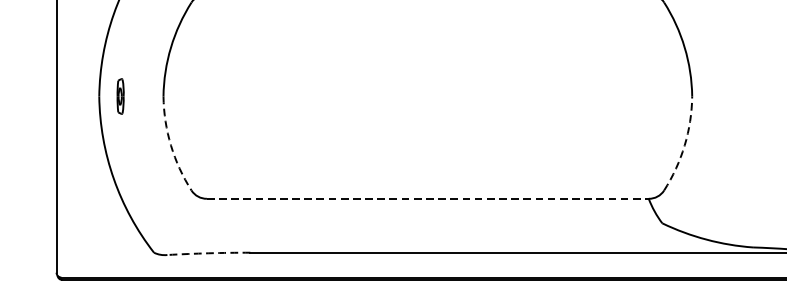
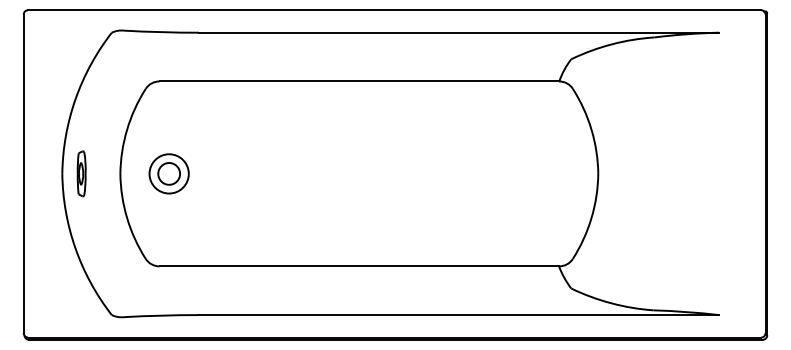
part: (120, 96) -> (81, 173), size x1.43
part: (216, 96) -> (168, 173), added
arc: (171, 145) -> (127, 218), dashed -> solid
arc: (684, 145) -> (591, 218), dashed -> solid
line: (428, 198) -> (359, 266), dashed -> solid
arc: (208, 253) -> (161, 315), dashed -> solid

